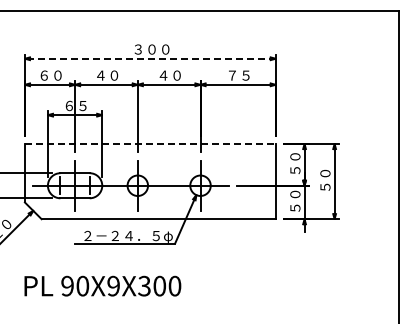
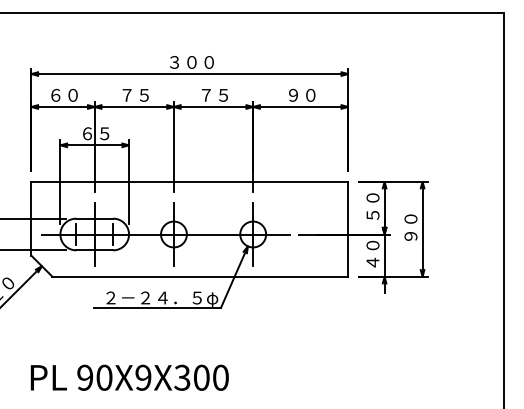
line: (149, 58) -> (188, 73), dashed -> solid
text: (107, 75) -> (135, 95), ４０ -> ７５
text: (169, 75) -> (213, 95), ４０ -> ７５
text: (238, 75) -> (301, 95), ７５ -> ９０
line: (150, 143) -> (189, 181), dashed -> solid
text: (325, 186) -> (411, 235), ５０ -> ９０
text: (295, 207) -> (373, 261), ５０ -> ４０
text: (102, 285) -> (129, 376), moved

